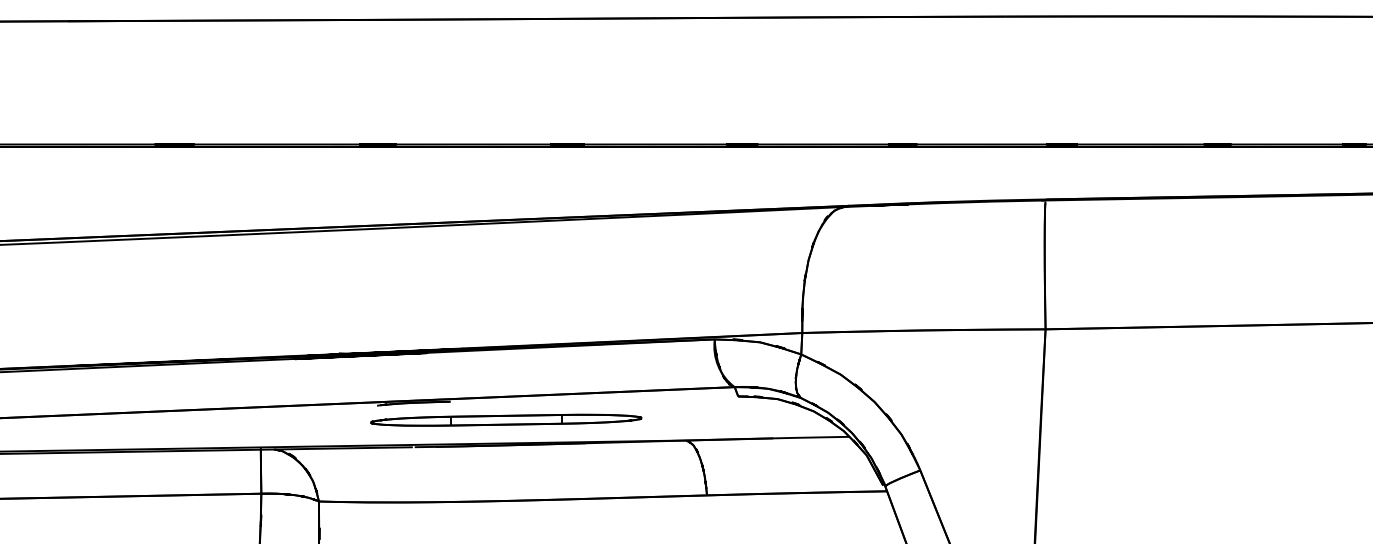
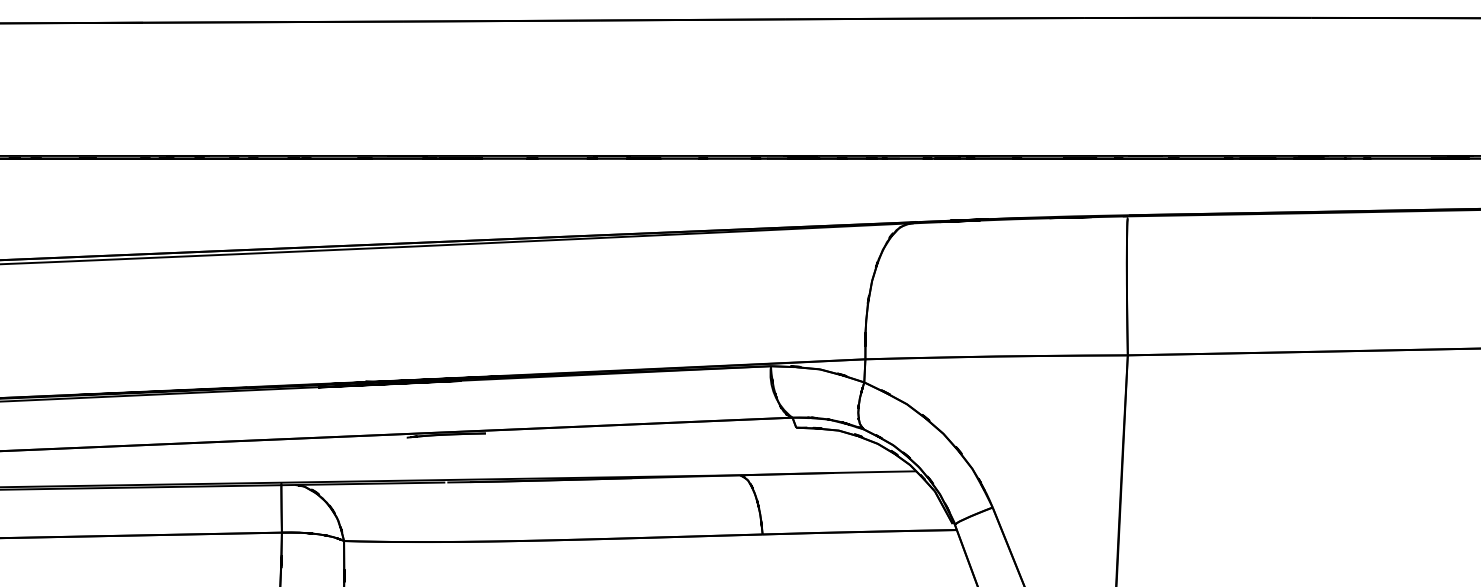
part: (505, 420) -> (545, 453), removed

